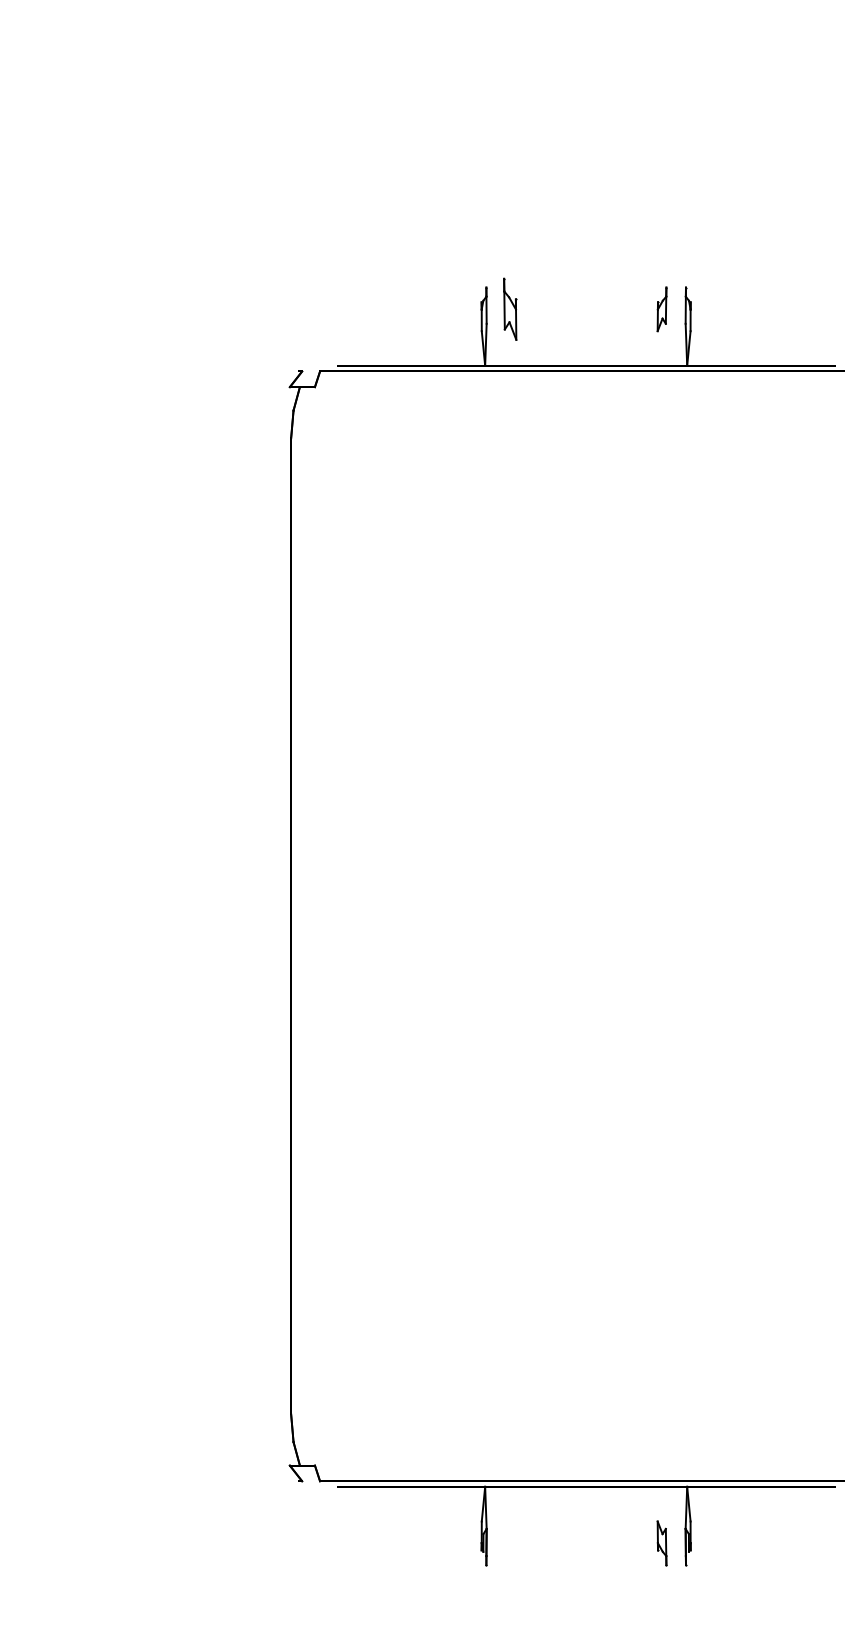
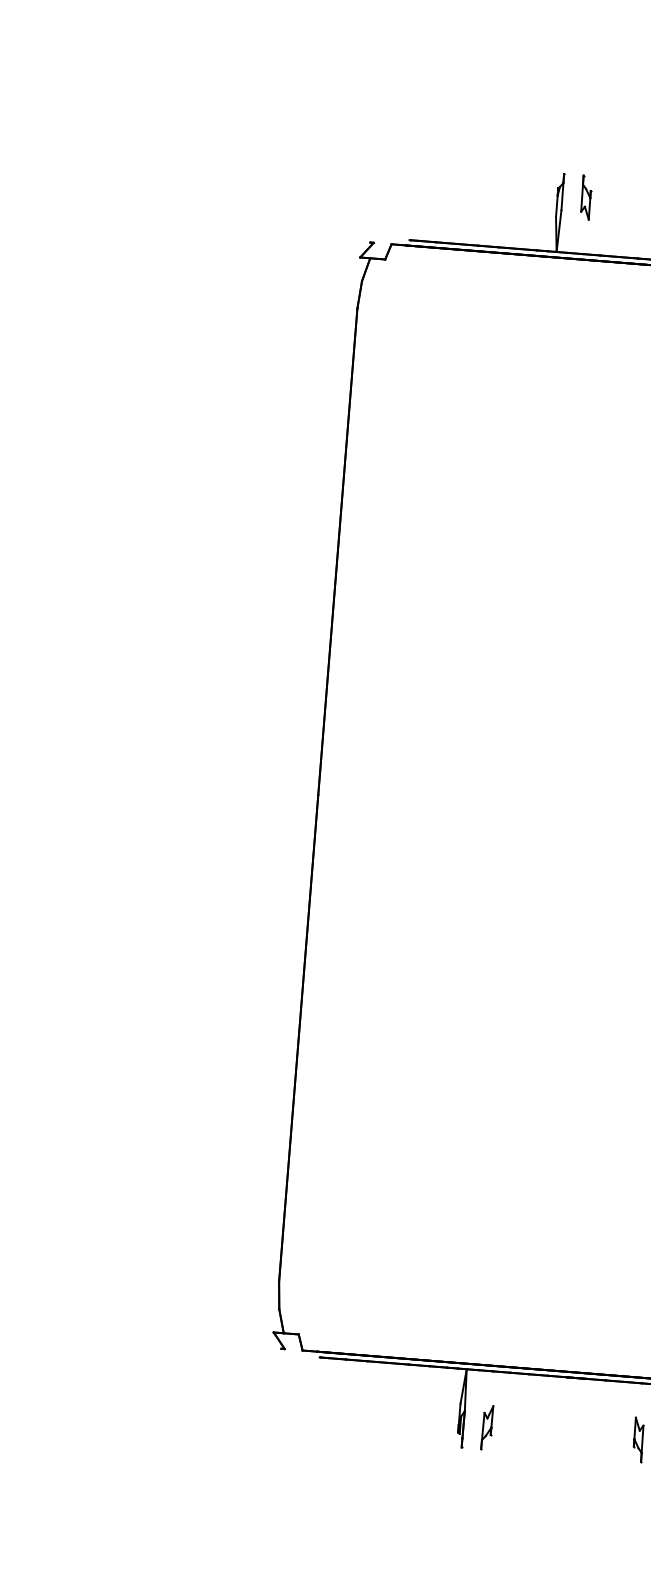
part: (510, 309) -> (586, 197), size x0.71
part: (510, 1543) -> (487, 1427), added

